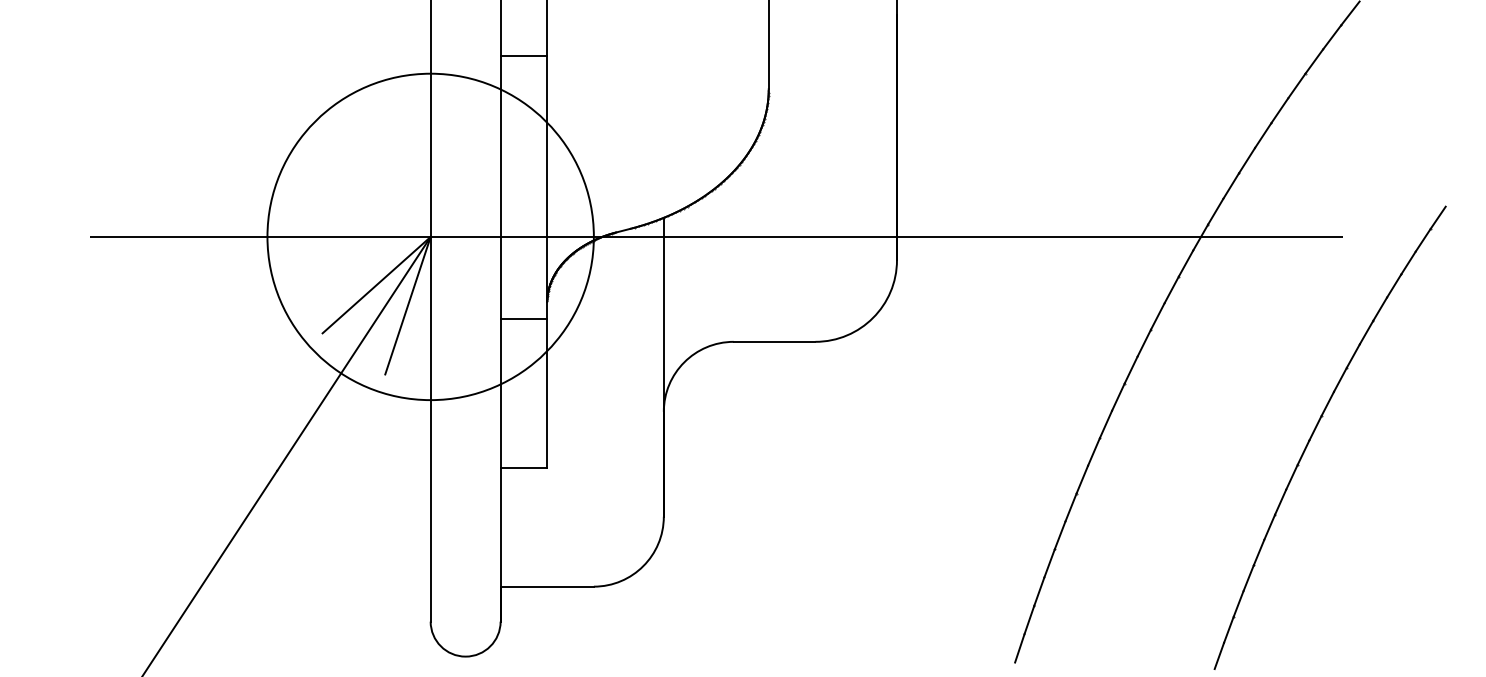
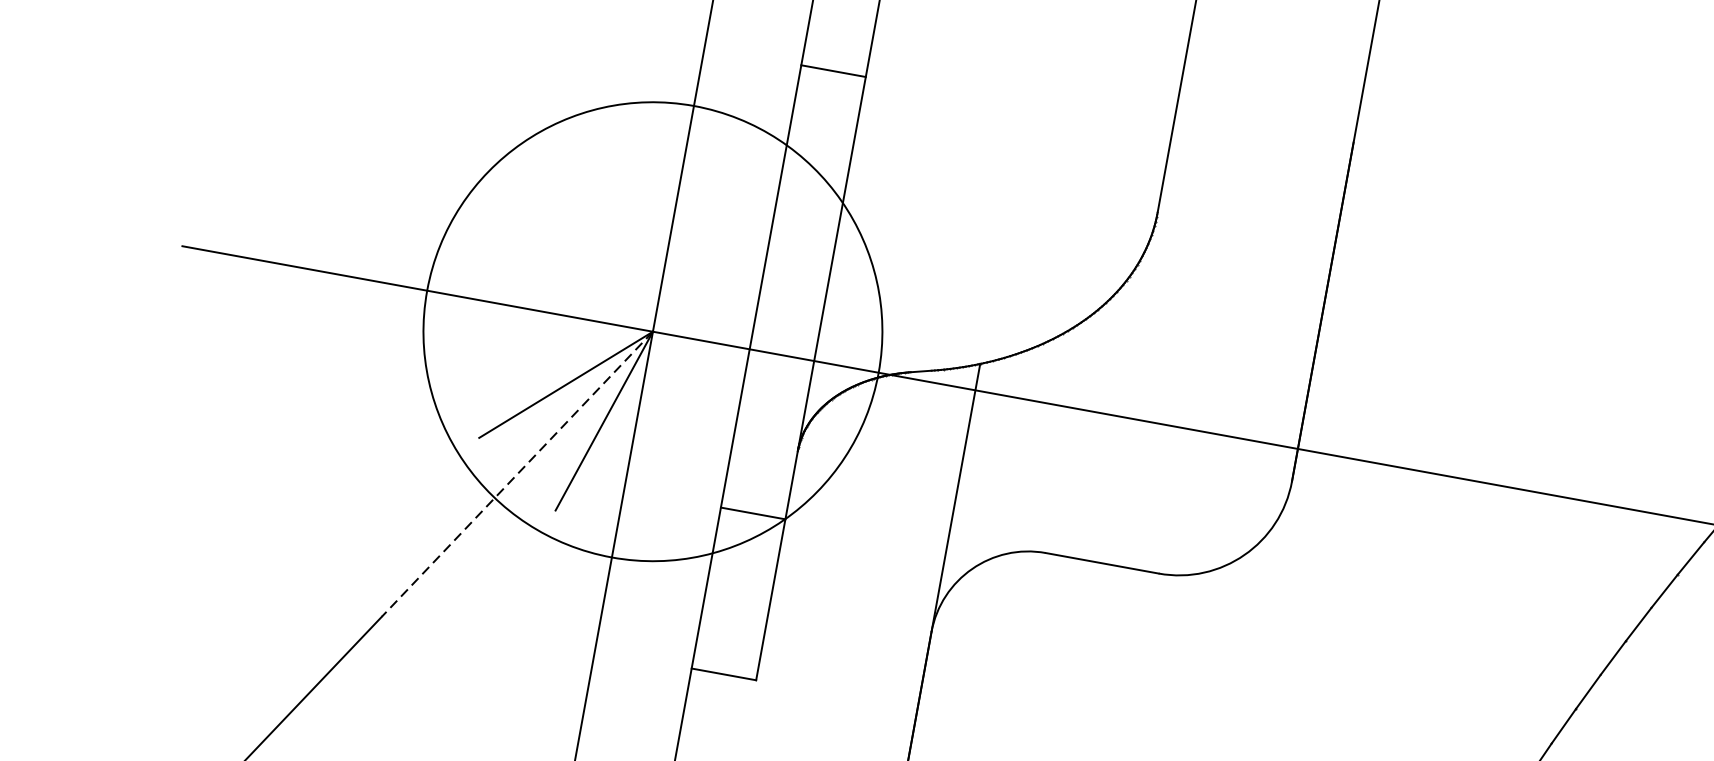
line: (523, 55) -> (832, 70), moved
line: (523, 319) -> (752, 513), moved
line: (353, 353) -> (516, 473), solid -> dashed

